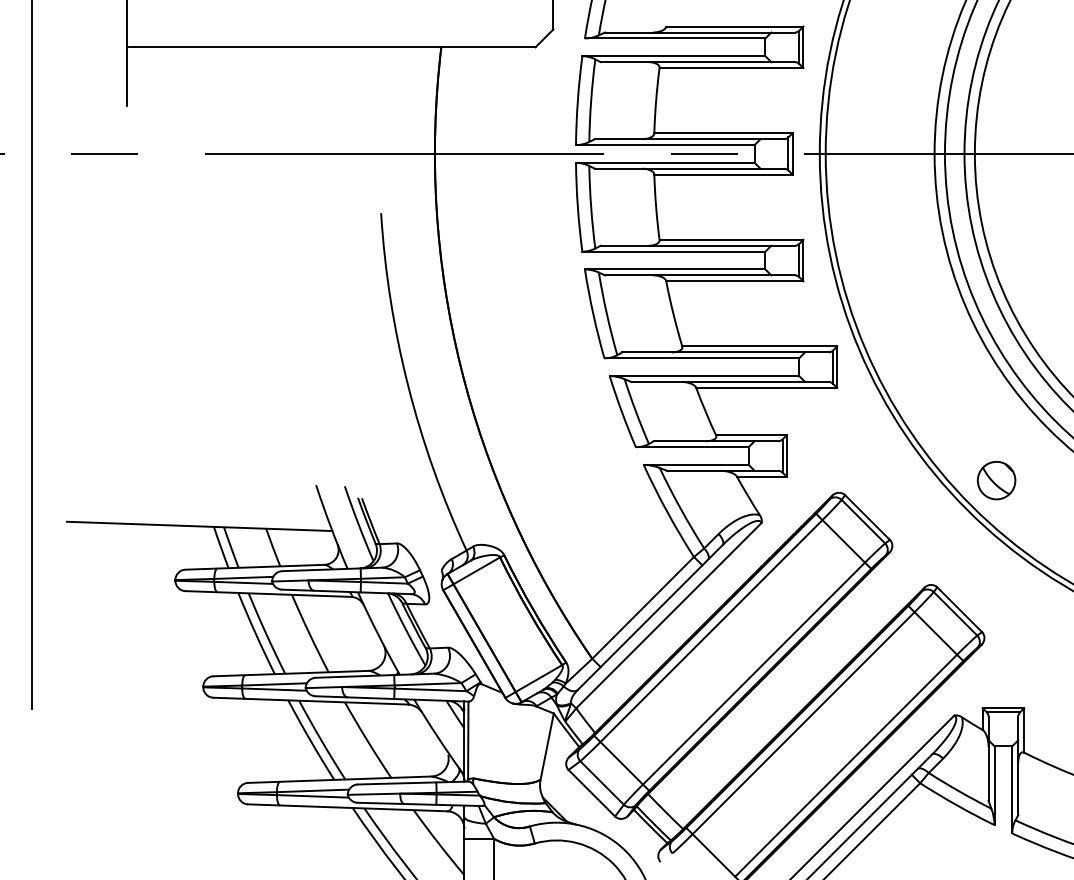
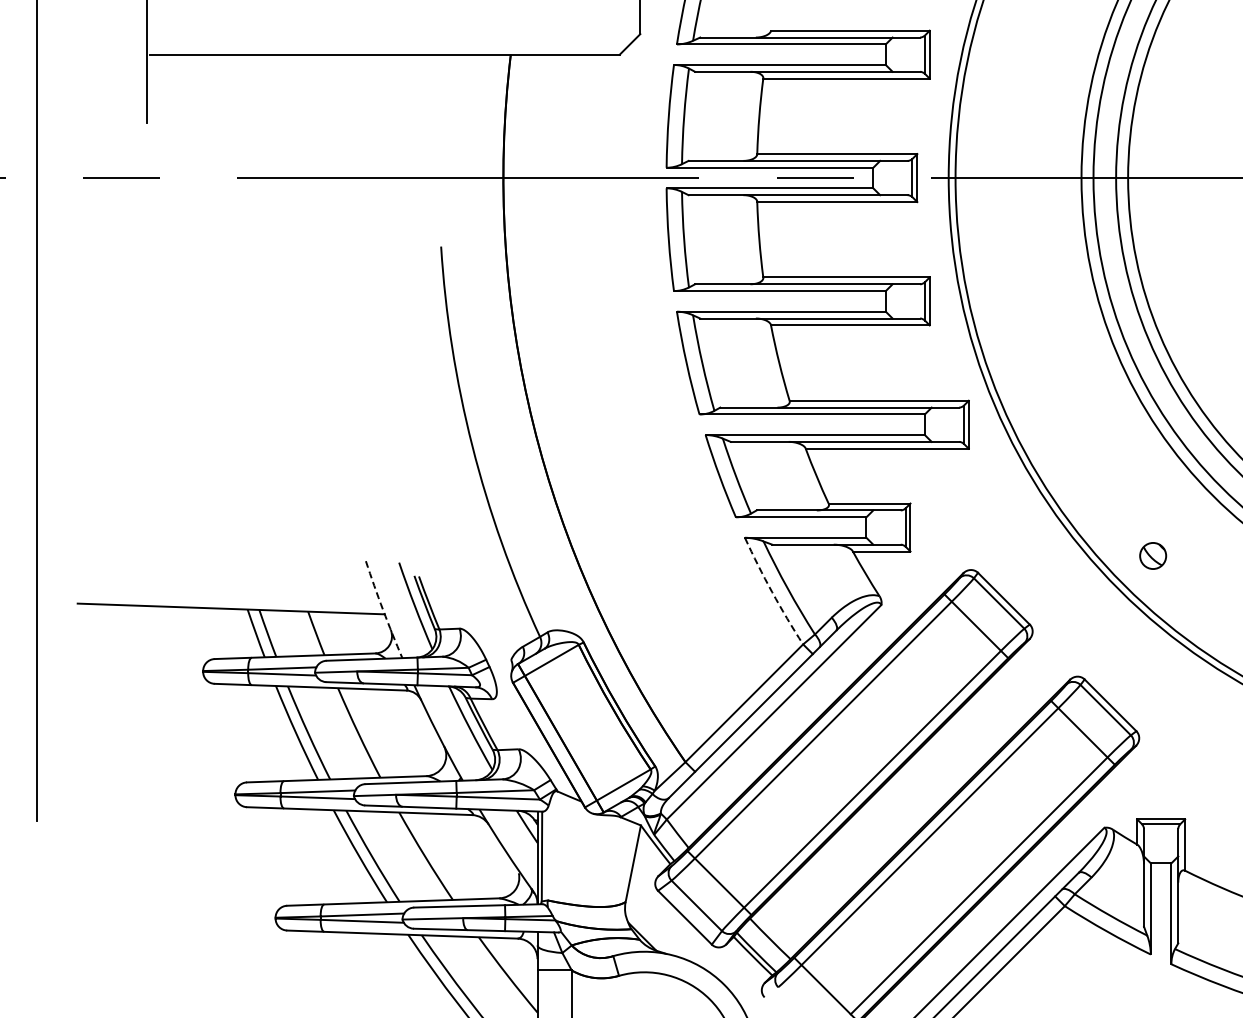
part: (995, 480) -> (1152, 555), size x0.6
arc: (667, 512) -> (772, 592), solid -> dashed
arc: (331, 527) -> (383, 610), solid -> dashed

